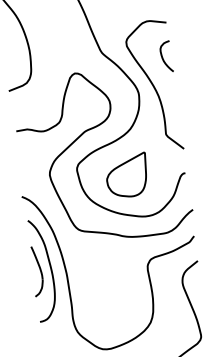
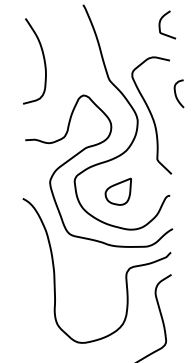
curve: (163, 56) -> (176, 93), moved
part: (127, 175) -> (118, 191), size x0.7
part: (41, 271) -> (32, 266), removed

